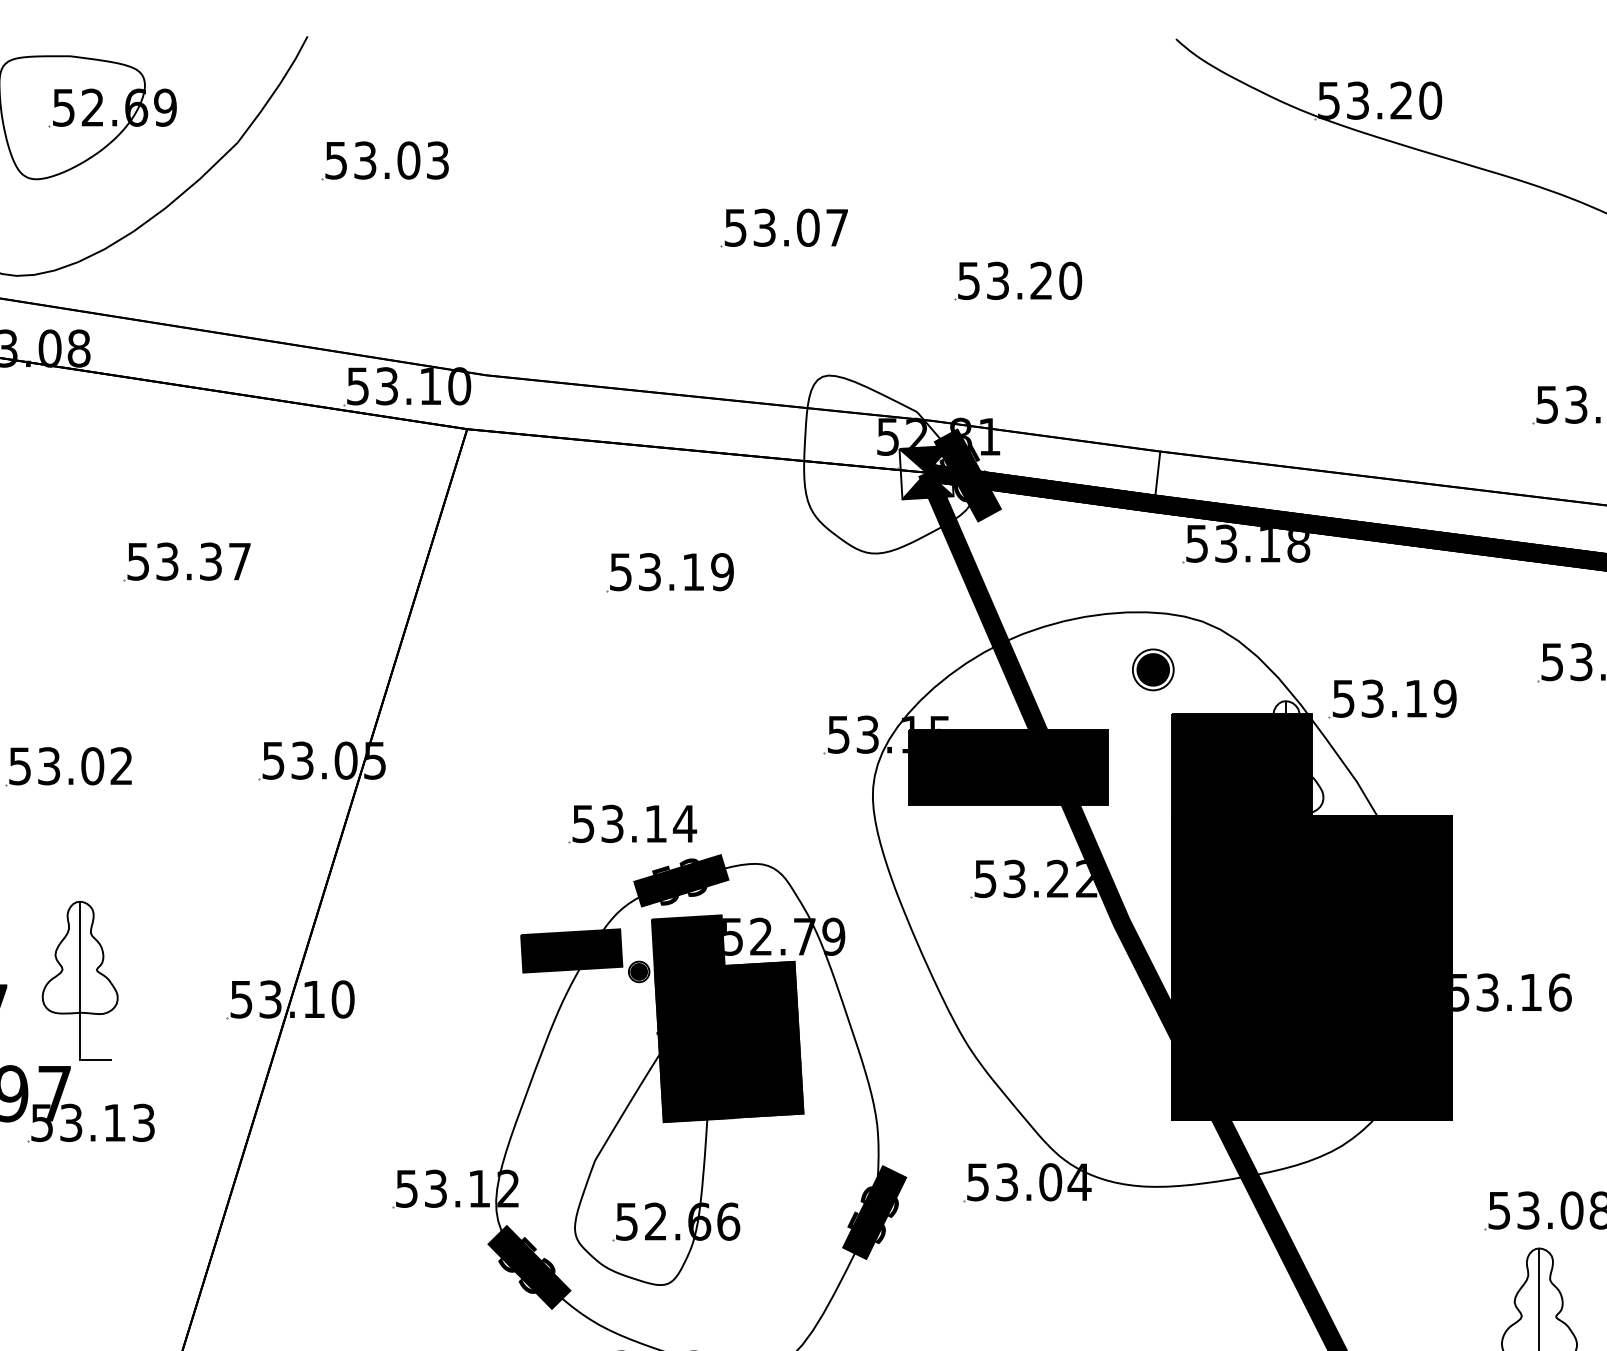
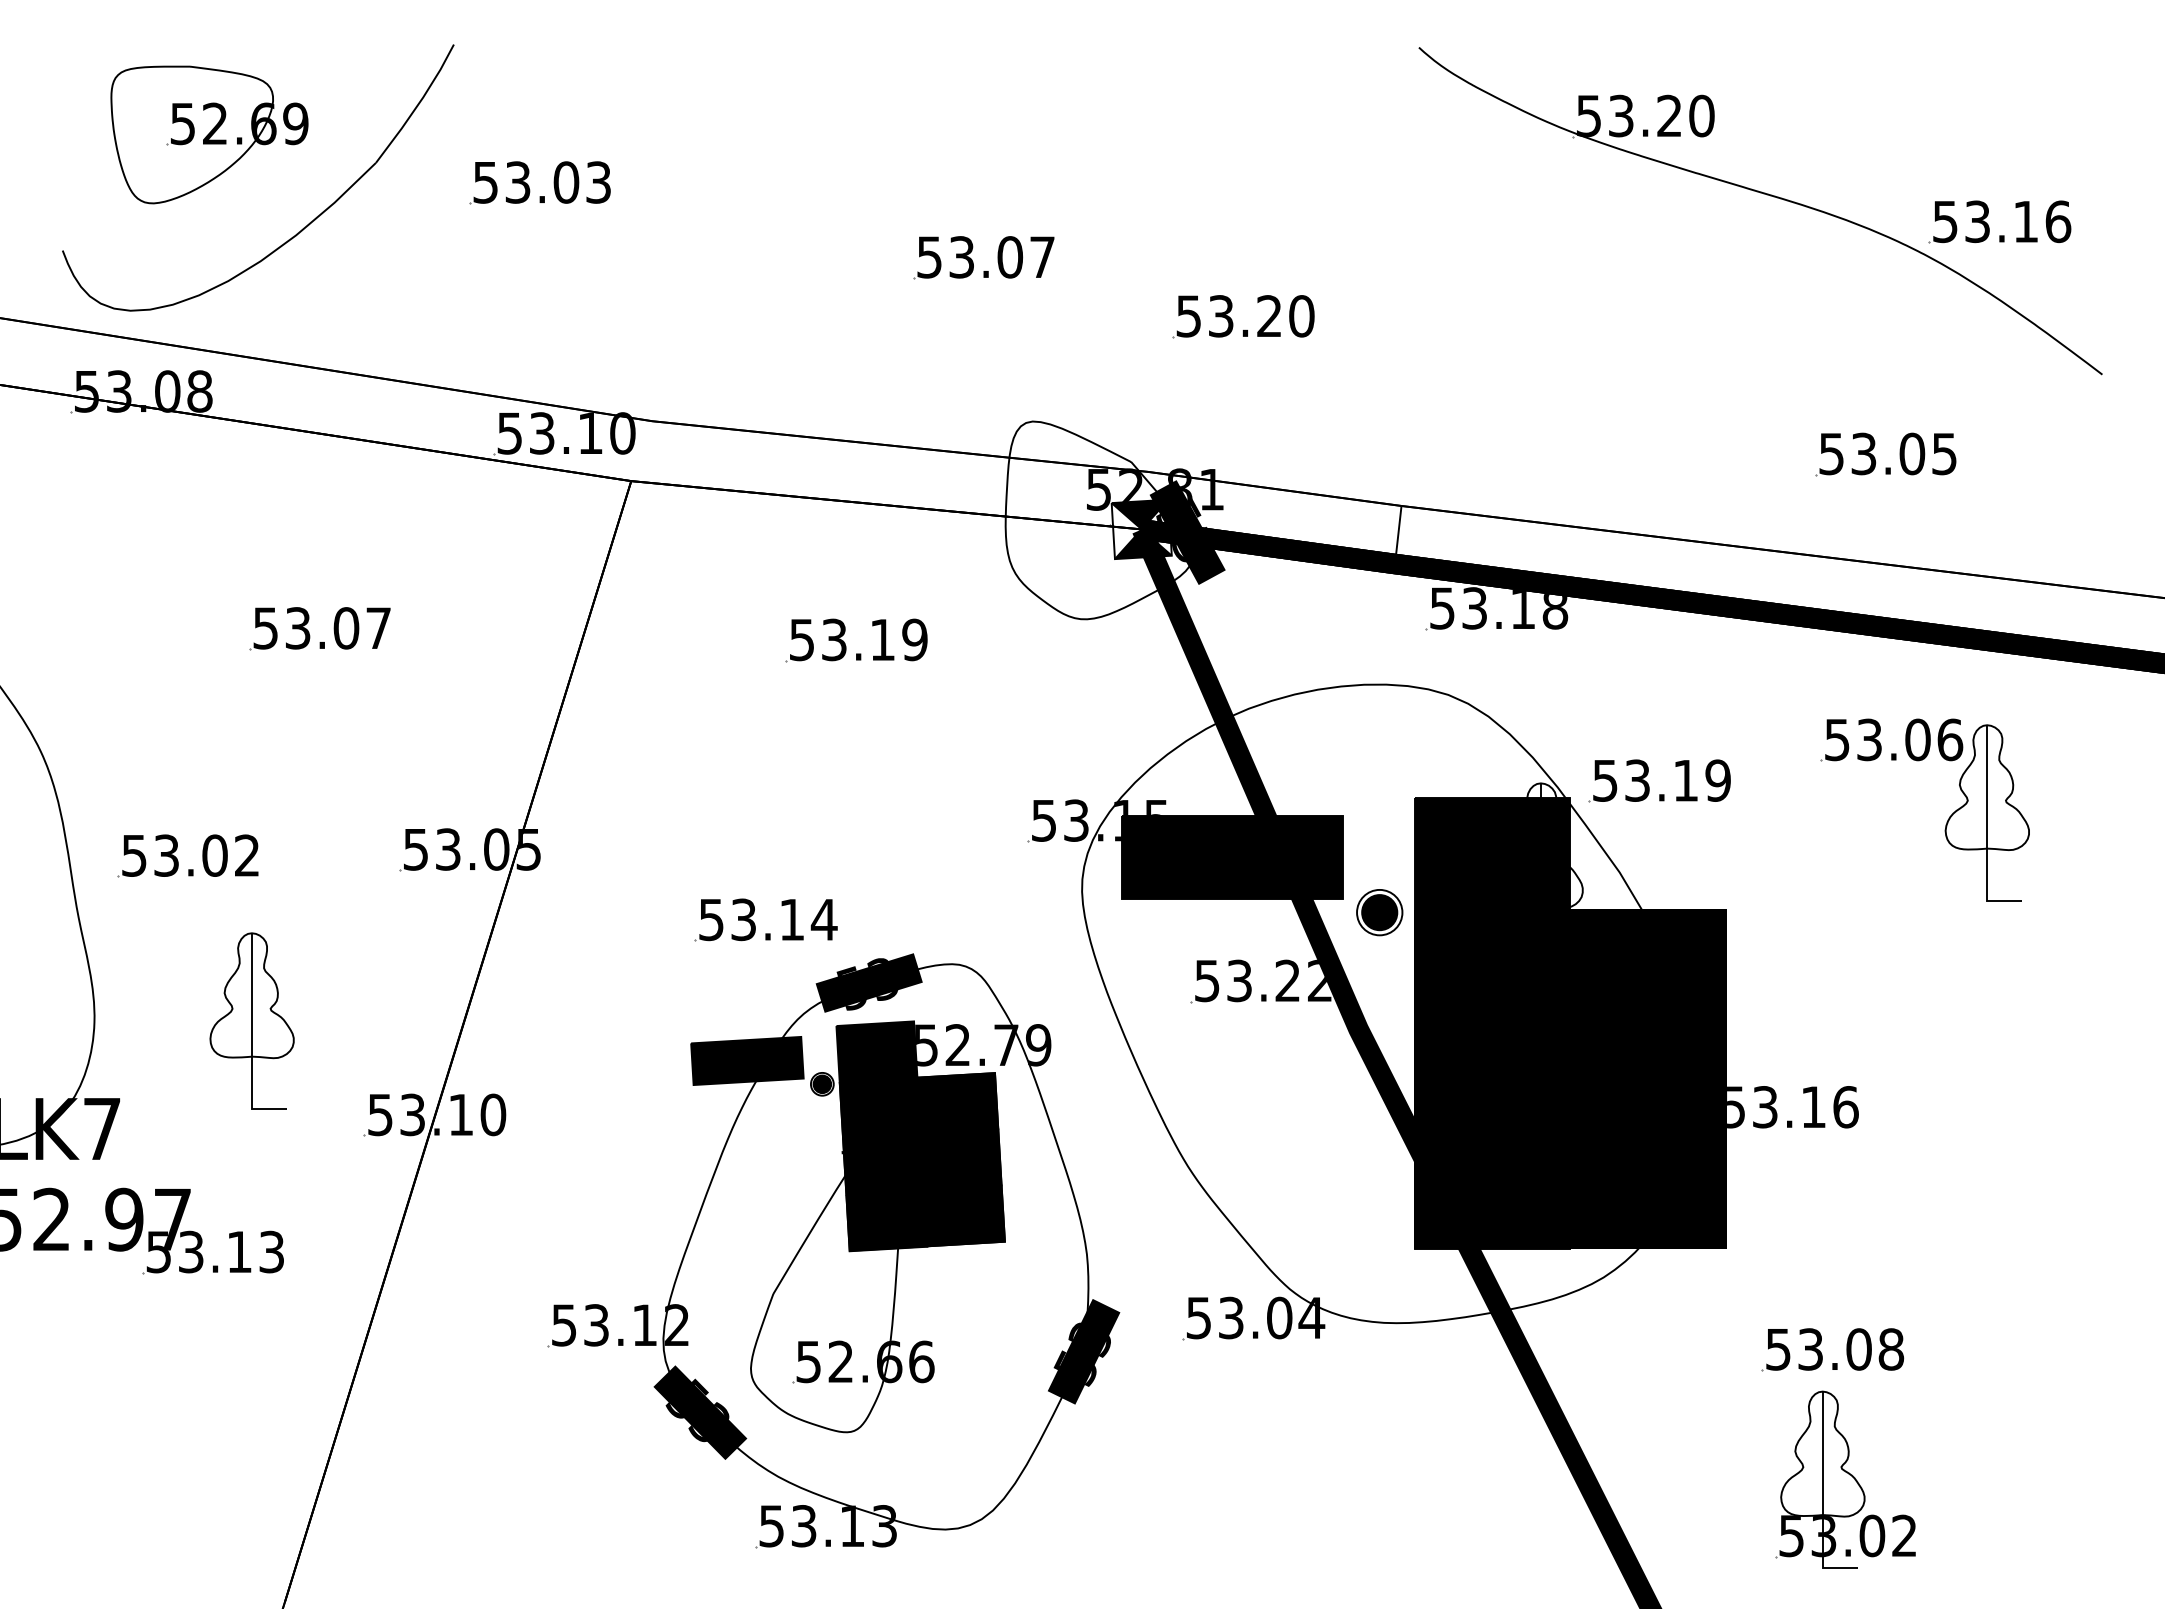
text: (210, 561) -> (346, 628), 53.37 -> 53.07
part: (1153, 669) -> (1379, 912), moved
part: (623, 828) -> (755, 924), moved
part: (79, 980) -> (251, 1020), moved

